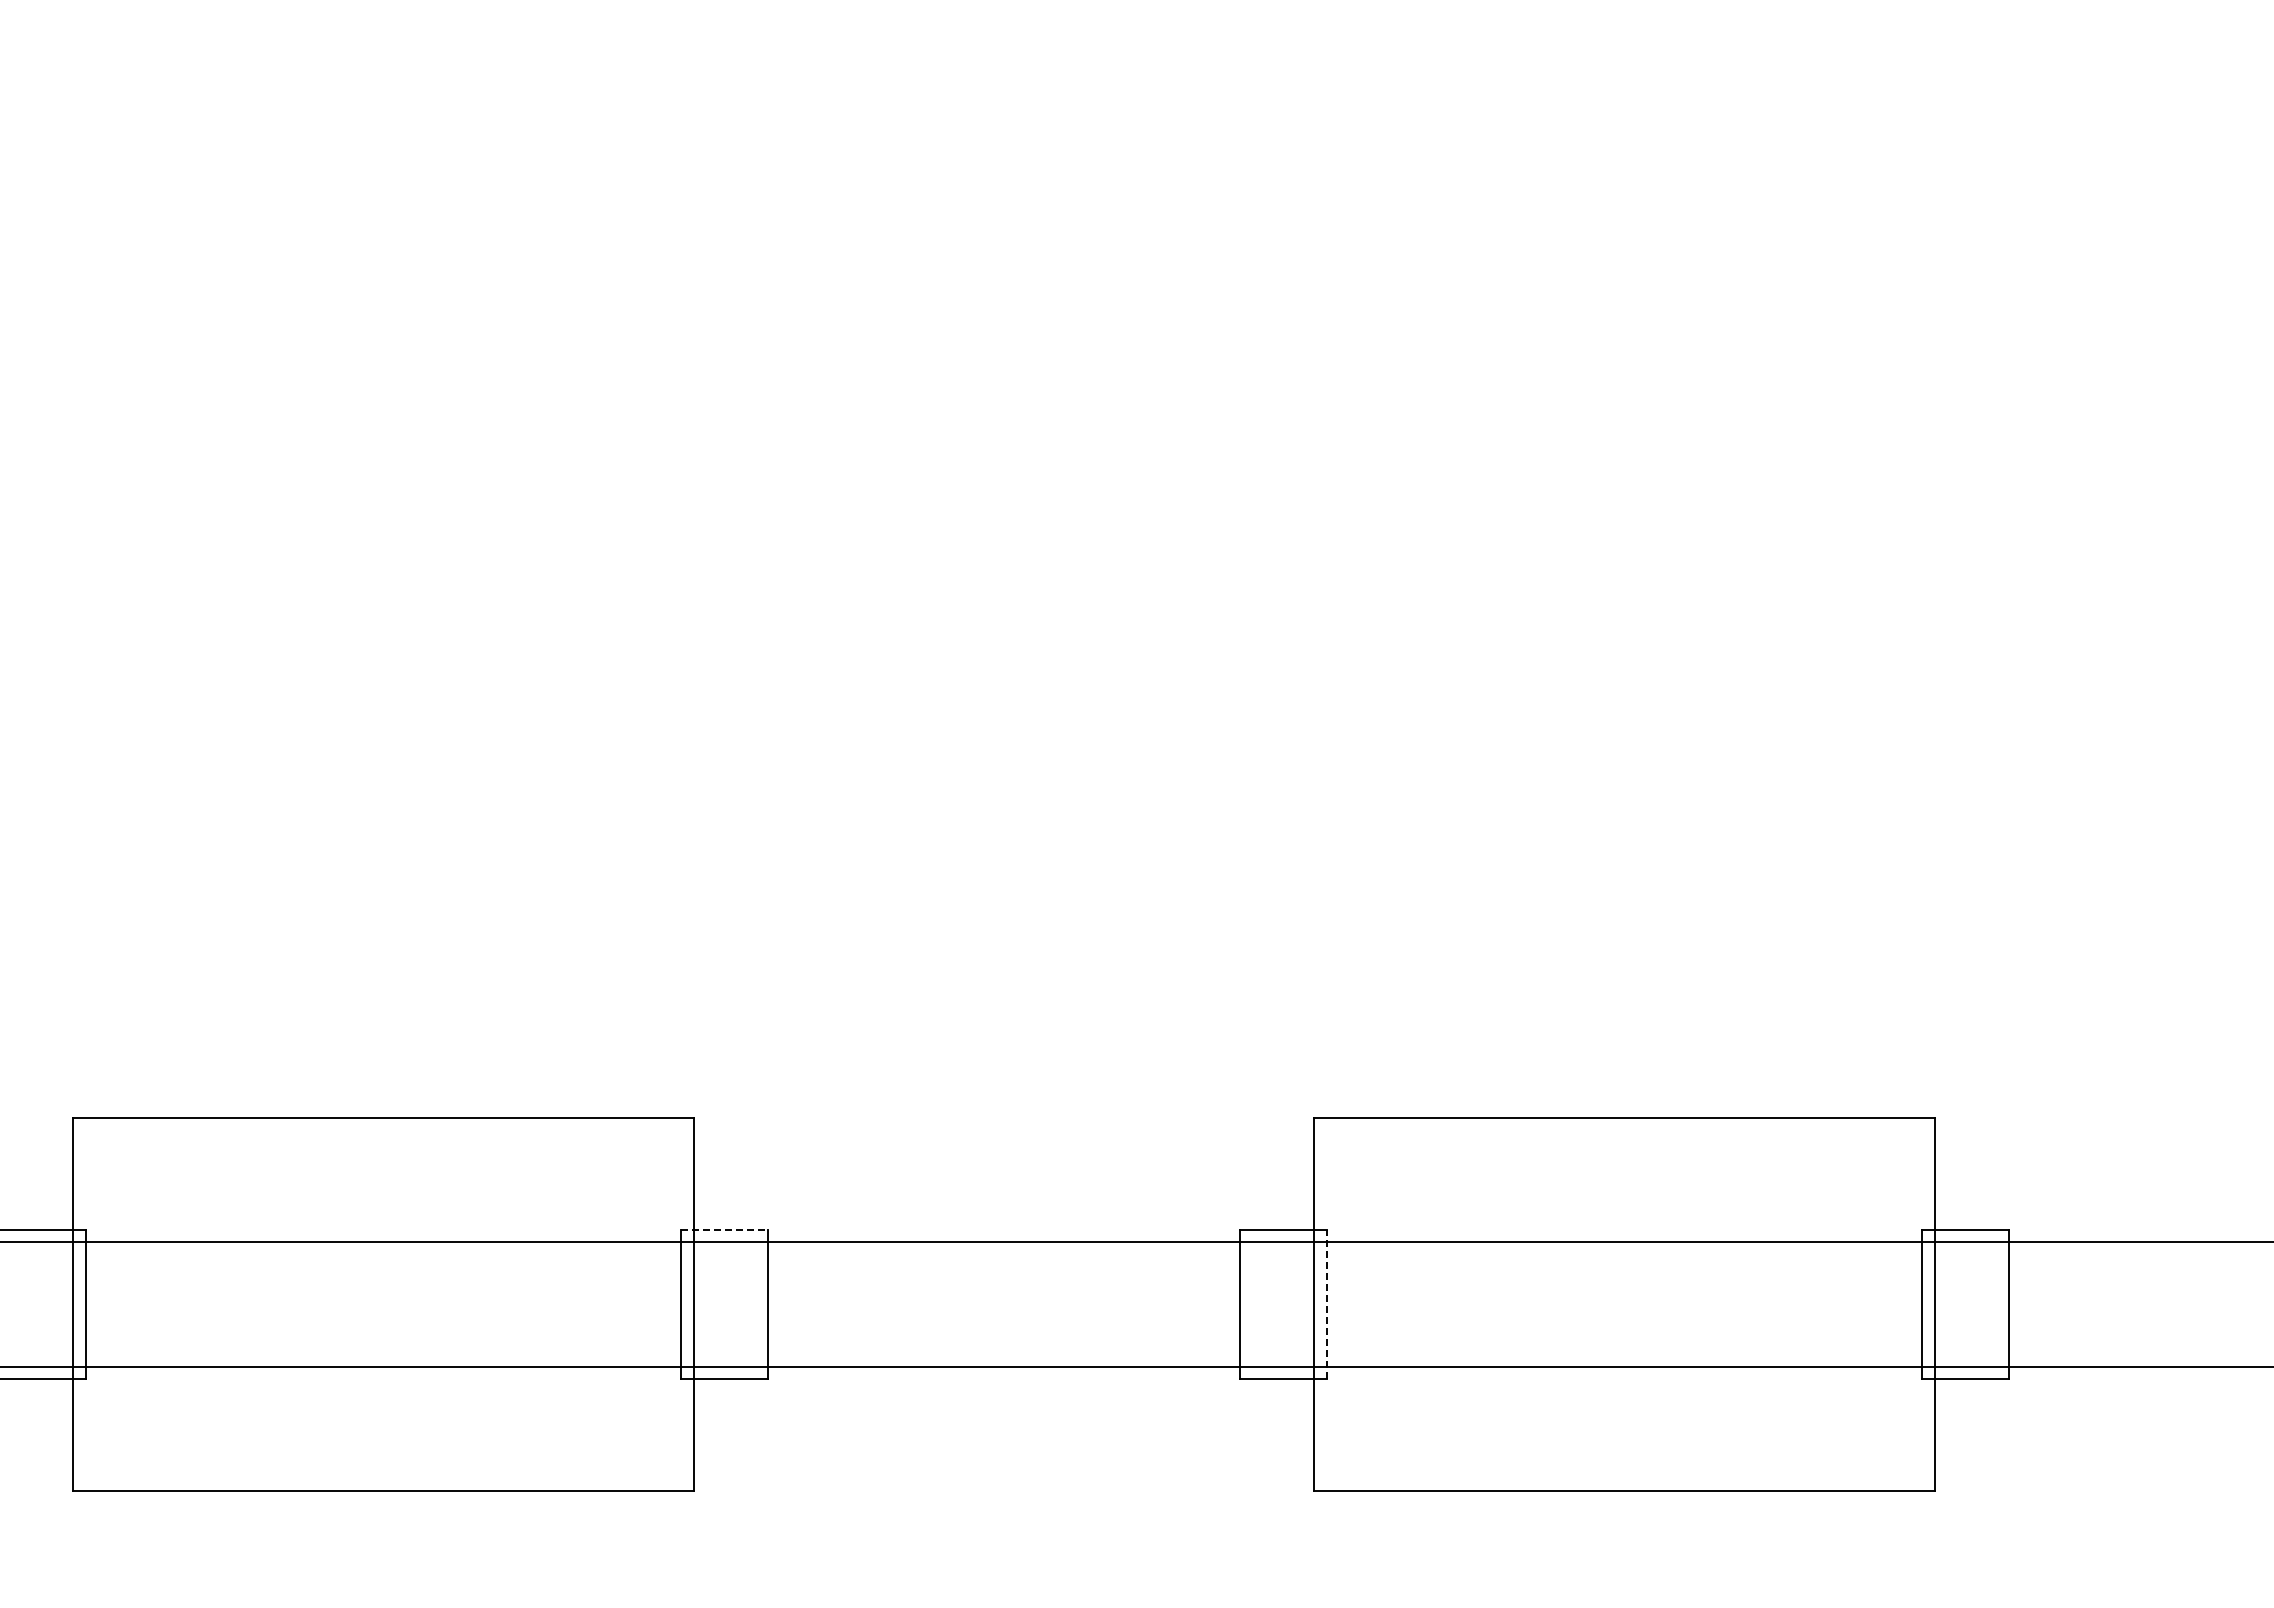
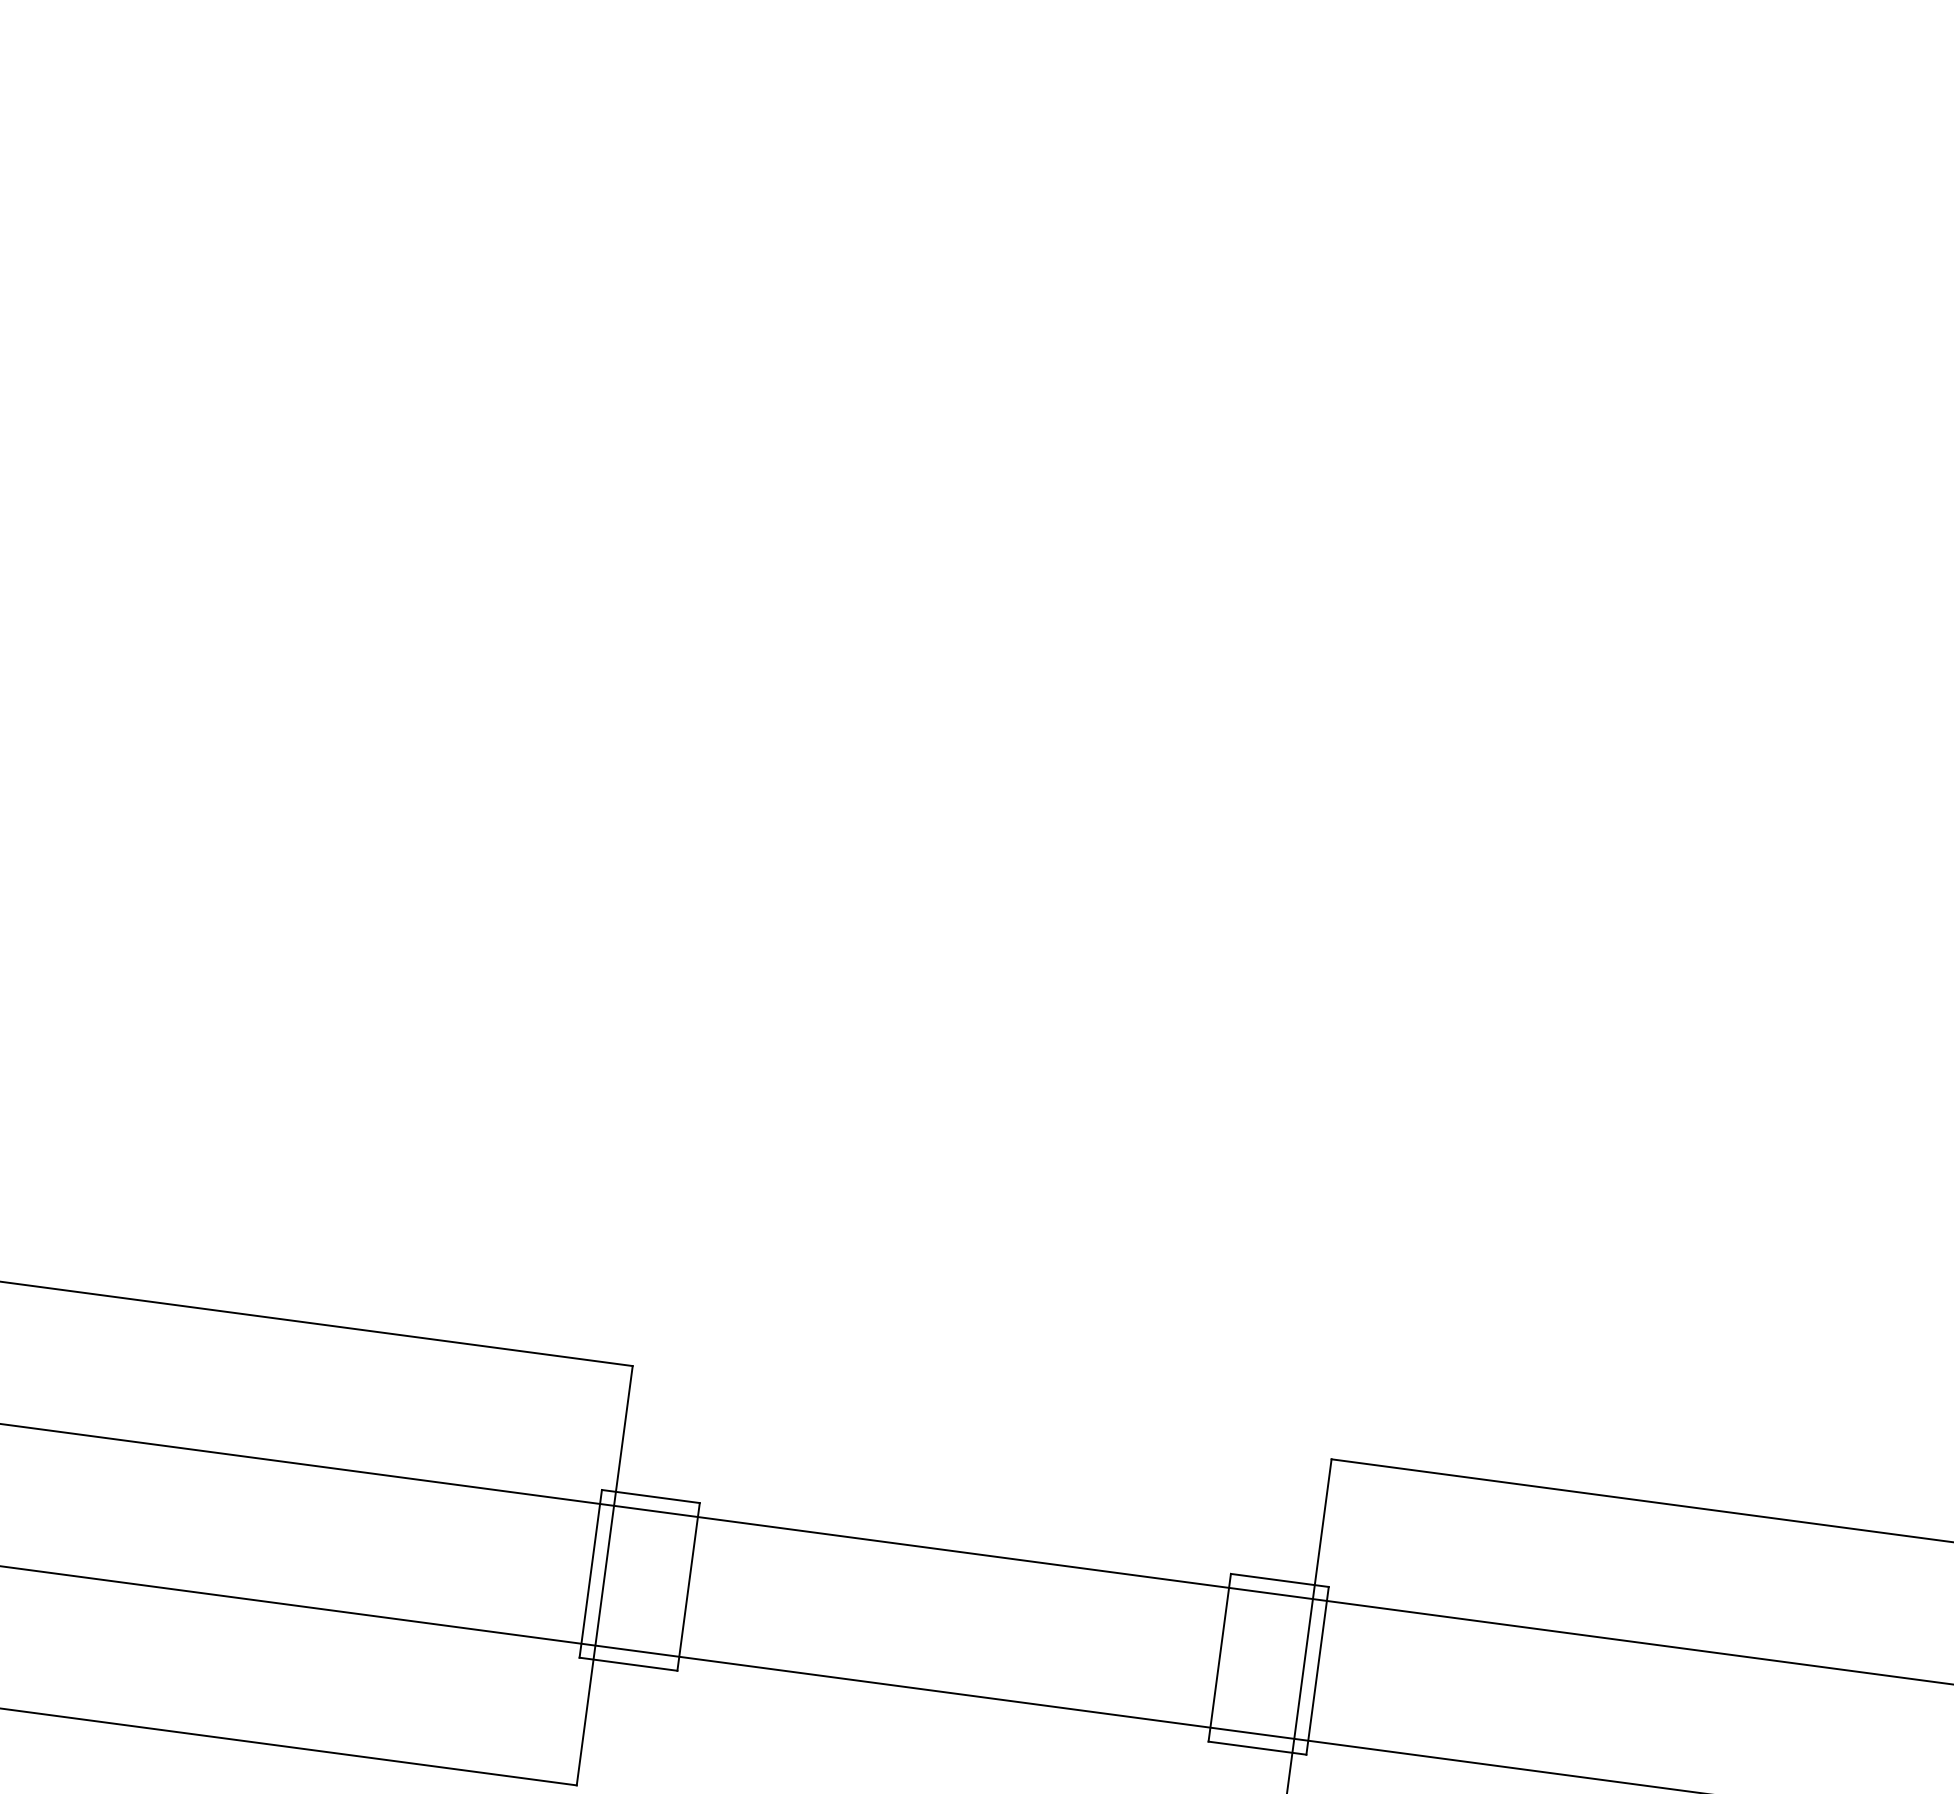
line: (725, 1230) -> (651, 1497), dashed -> solid
line: (1326, 1304) -> (1317, 1670), dashed -> solid

